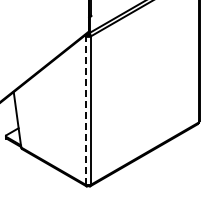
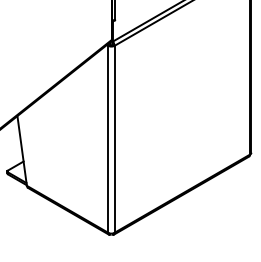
line: (85, 110) -> (107, 139), dashed -> solid

